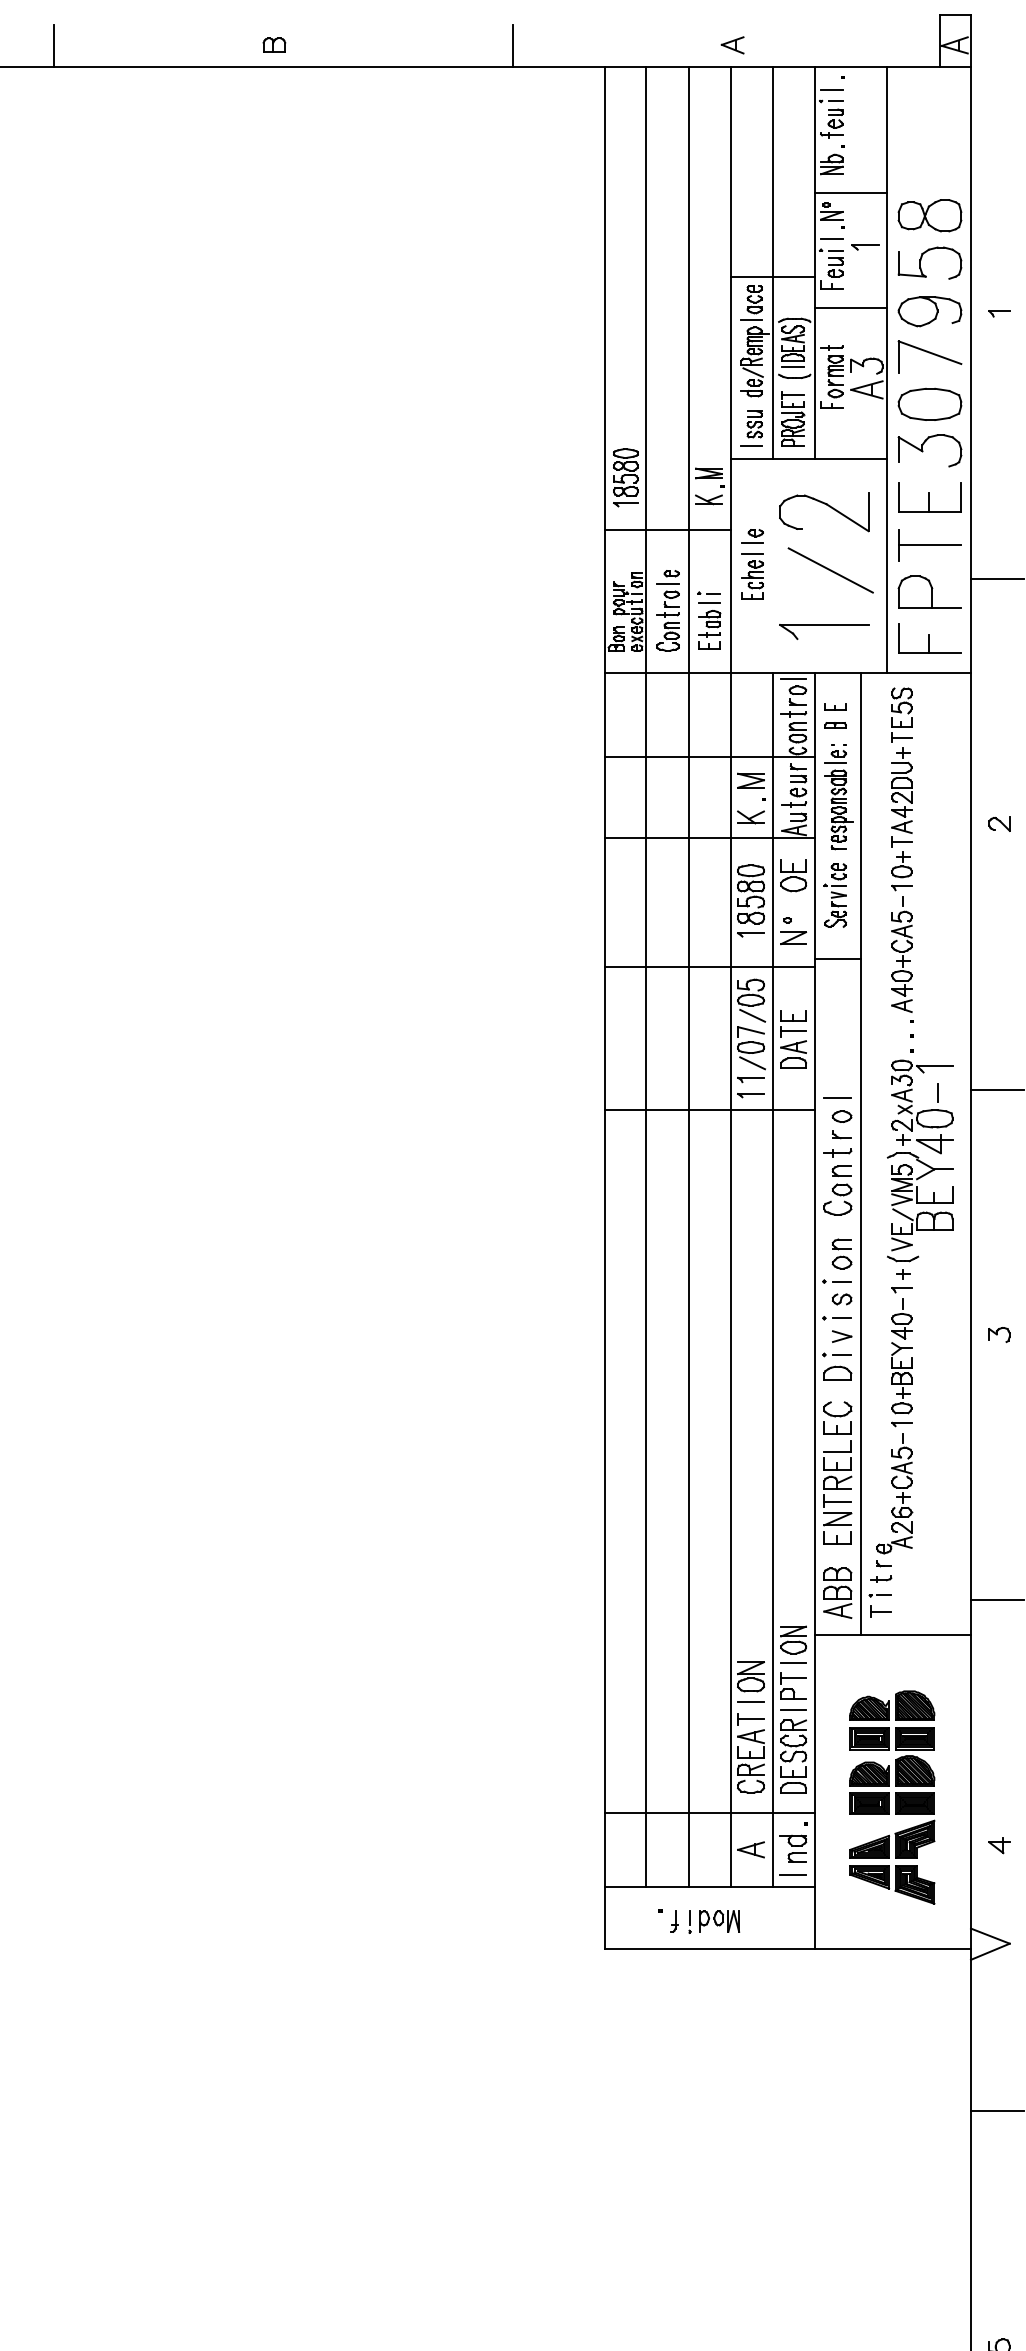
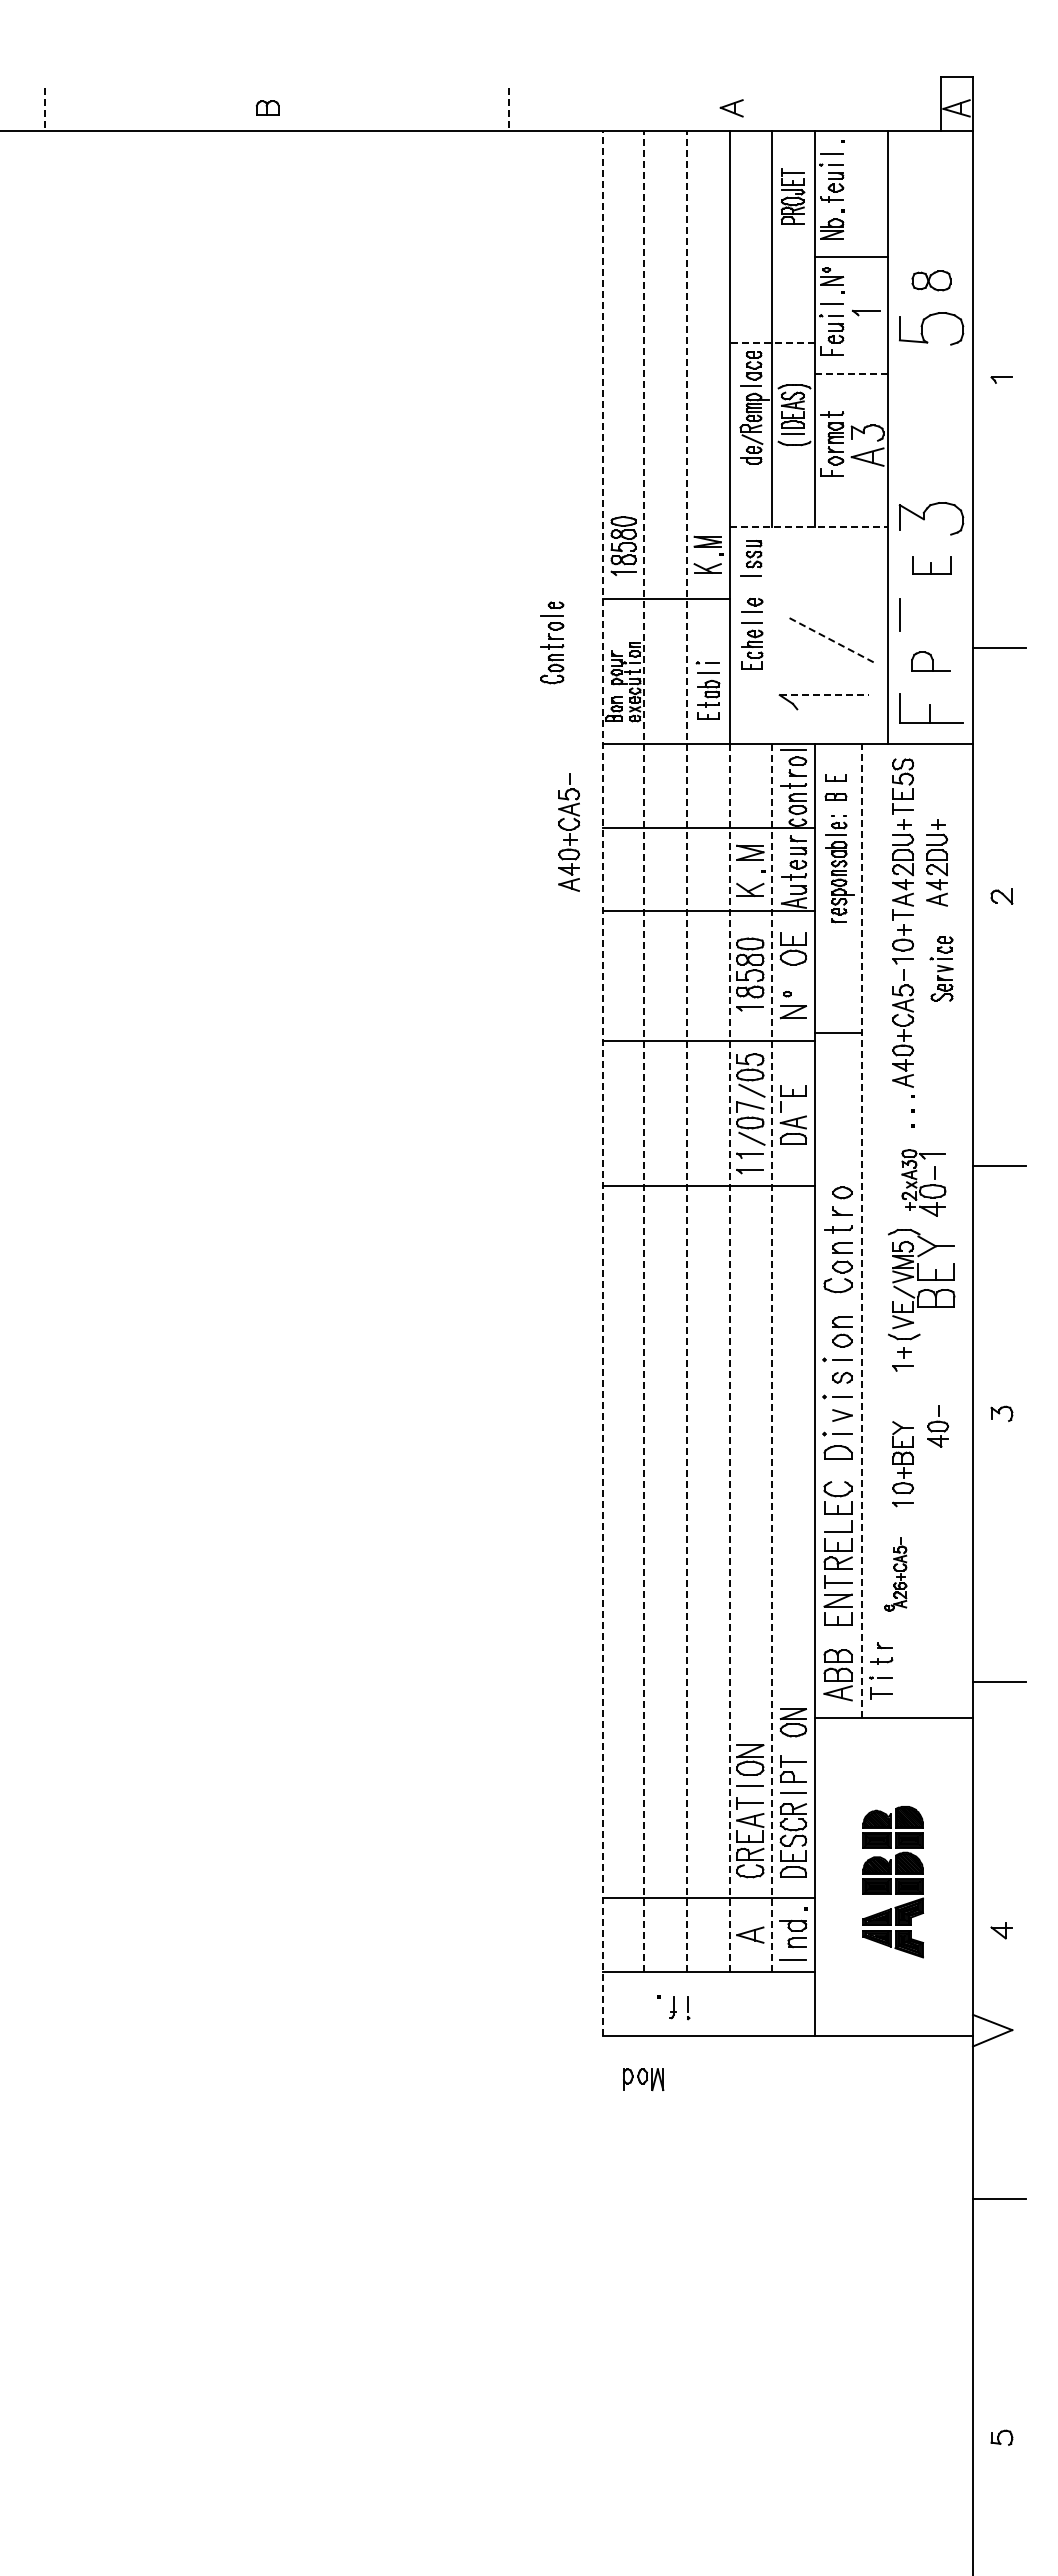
line: (54, 46) -> (45, 109), solid -> dashed
line: (513, 46) -> (509, 109), solid -> dashed
part: (929, 215) -> (931, 280), size x0.6
line: (772, 276) -> (772, 342), solid -> dashed
line: (850, 308) -> (851, 374), solid -> dashed
part: (929, 311) -> (931, 377), removed
part: (929, 356) -> (931, 423), removed
part: (929, 404) -> (931, 471), removed
part: (792, 418) -> (792, 196), moved
part: (752, 428) -> (751, 558), moved
line: (809, 459) -> (809, 527), solid -> dashed
part: (929, 496) -> (931, 565), size x0.6
part: (828, 506) -> (828, 575), removed
line: (929, 545) -> (931, 614), removed
line: (830, 570) -> (830, 639), solid -> dashed
part: (929, 591) -> (930, 661), size x0.6
part: (668, 610) -> (552, 642), moved
line: (824, 625) -> (824, 695), solid -> dashed
part: (572, 760) -> (569, 832), added
part: (935, 790) -> (937, 862), added
part: (835, 895) -> (941, 968), moved
line: (646, 977) -> (644, 1051), solid -> dashed
line: (688, 977) -> (687, 1051), solid -> dashed
line: (605, 1007) -> (602, 1082), solid -> dashed
line: (792, 1031) -> (792, 1106), removed
line: (837, 1098) -> (837, 1174), removed
part: (922, 1106) -> (923, 1182), size x0.7
line: (860, 1154) -> (861, 1231), solid -> dashed
line: (730, 1279) -> (729, 1357), solid -> dashed
line: (772, 1279) -> (772, 1357), solid -> dashed
part: (902, 1318) -> (938, 1426), moved
part: (894, 1493) -> (895, 1574), size x0.6
line: (792, 1663) -> (792, 1746), removed
part: (891, 1796) -> (892, 1881), size x0.7
part: (719, 1921) -> (643, 2079), moved

